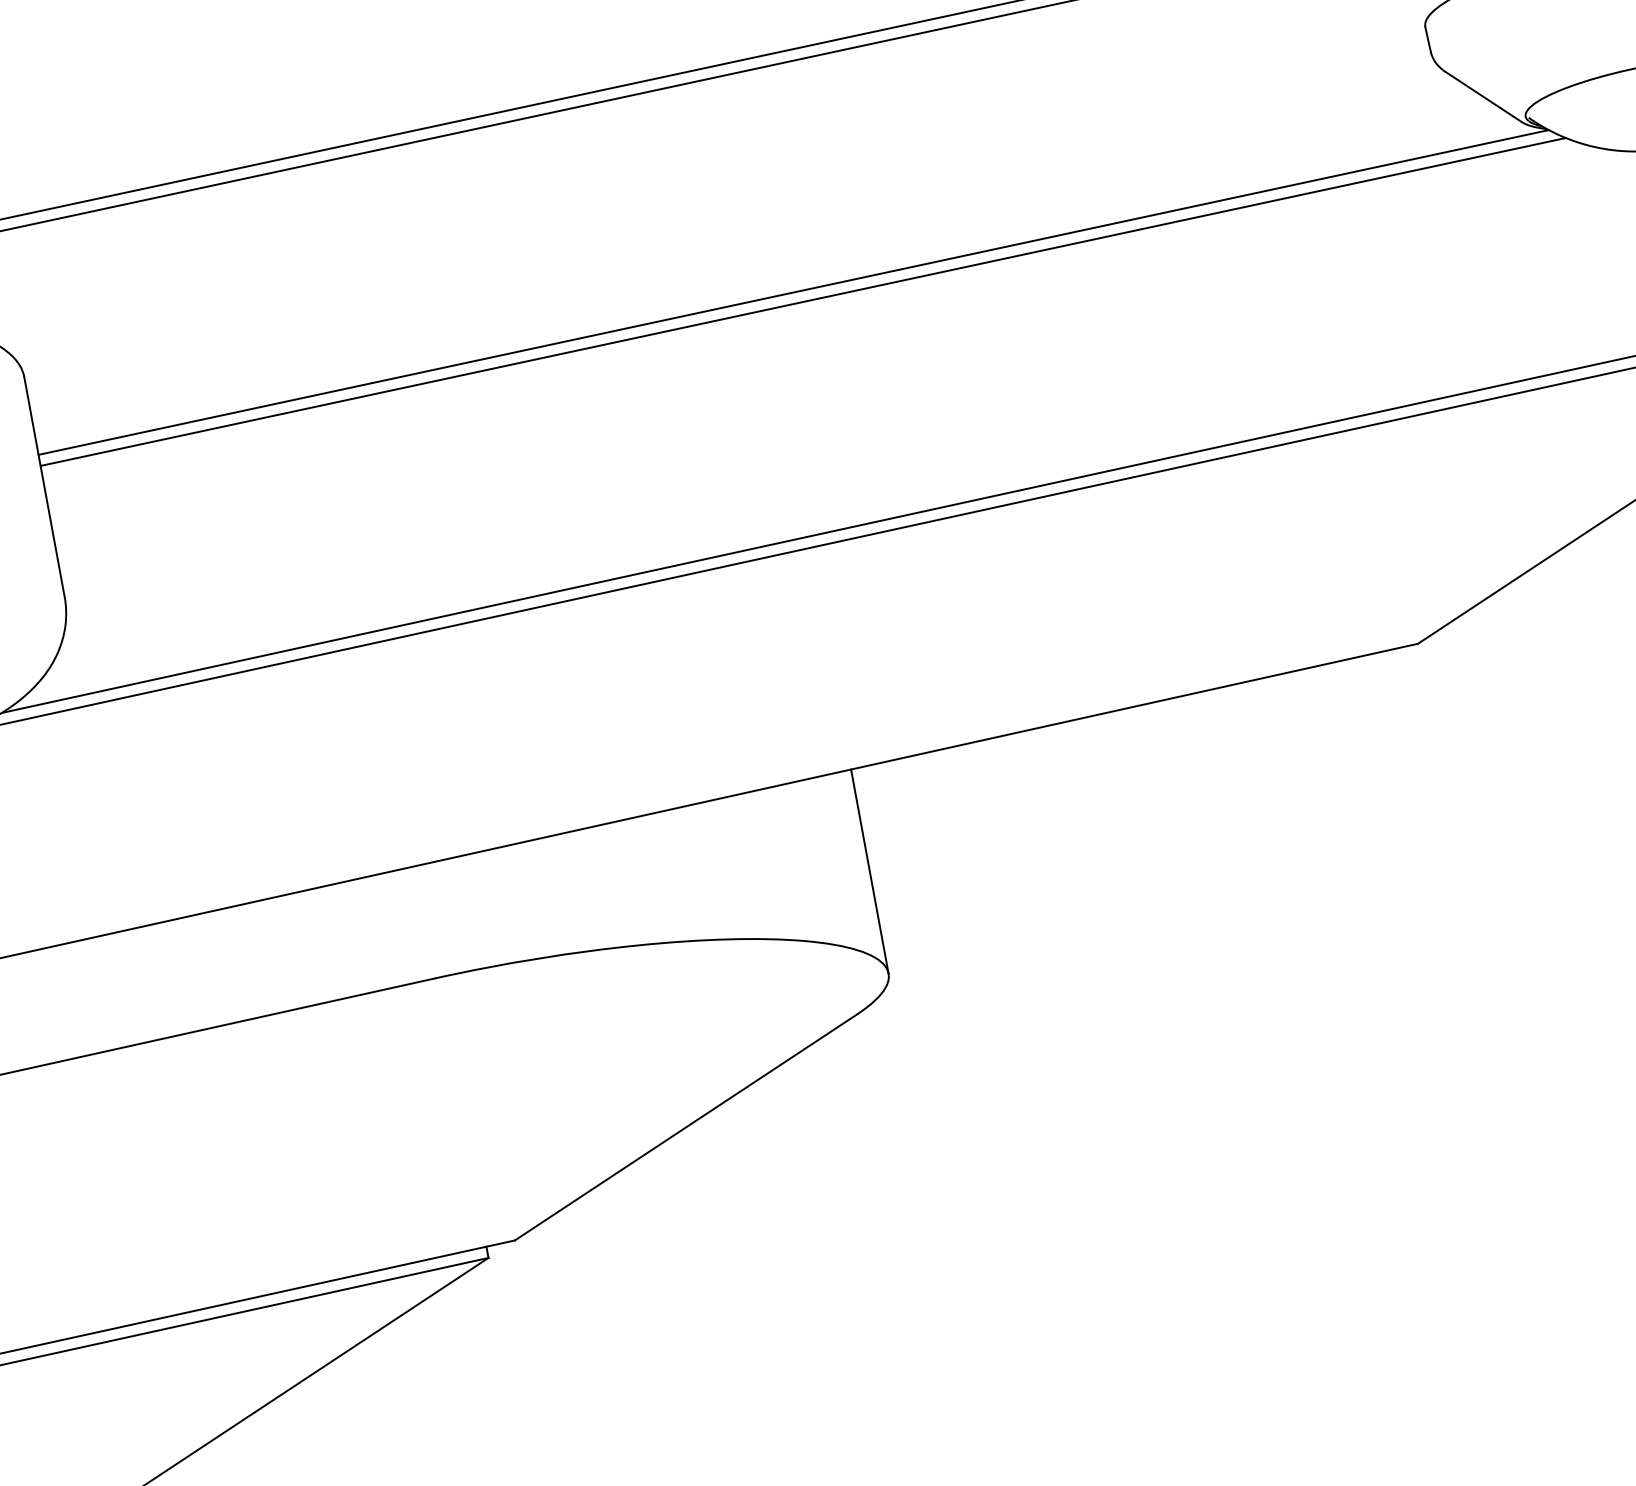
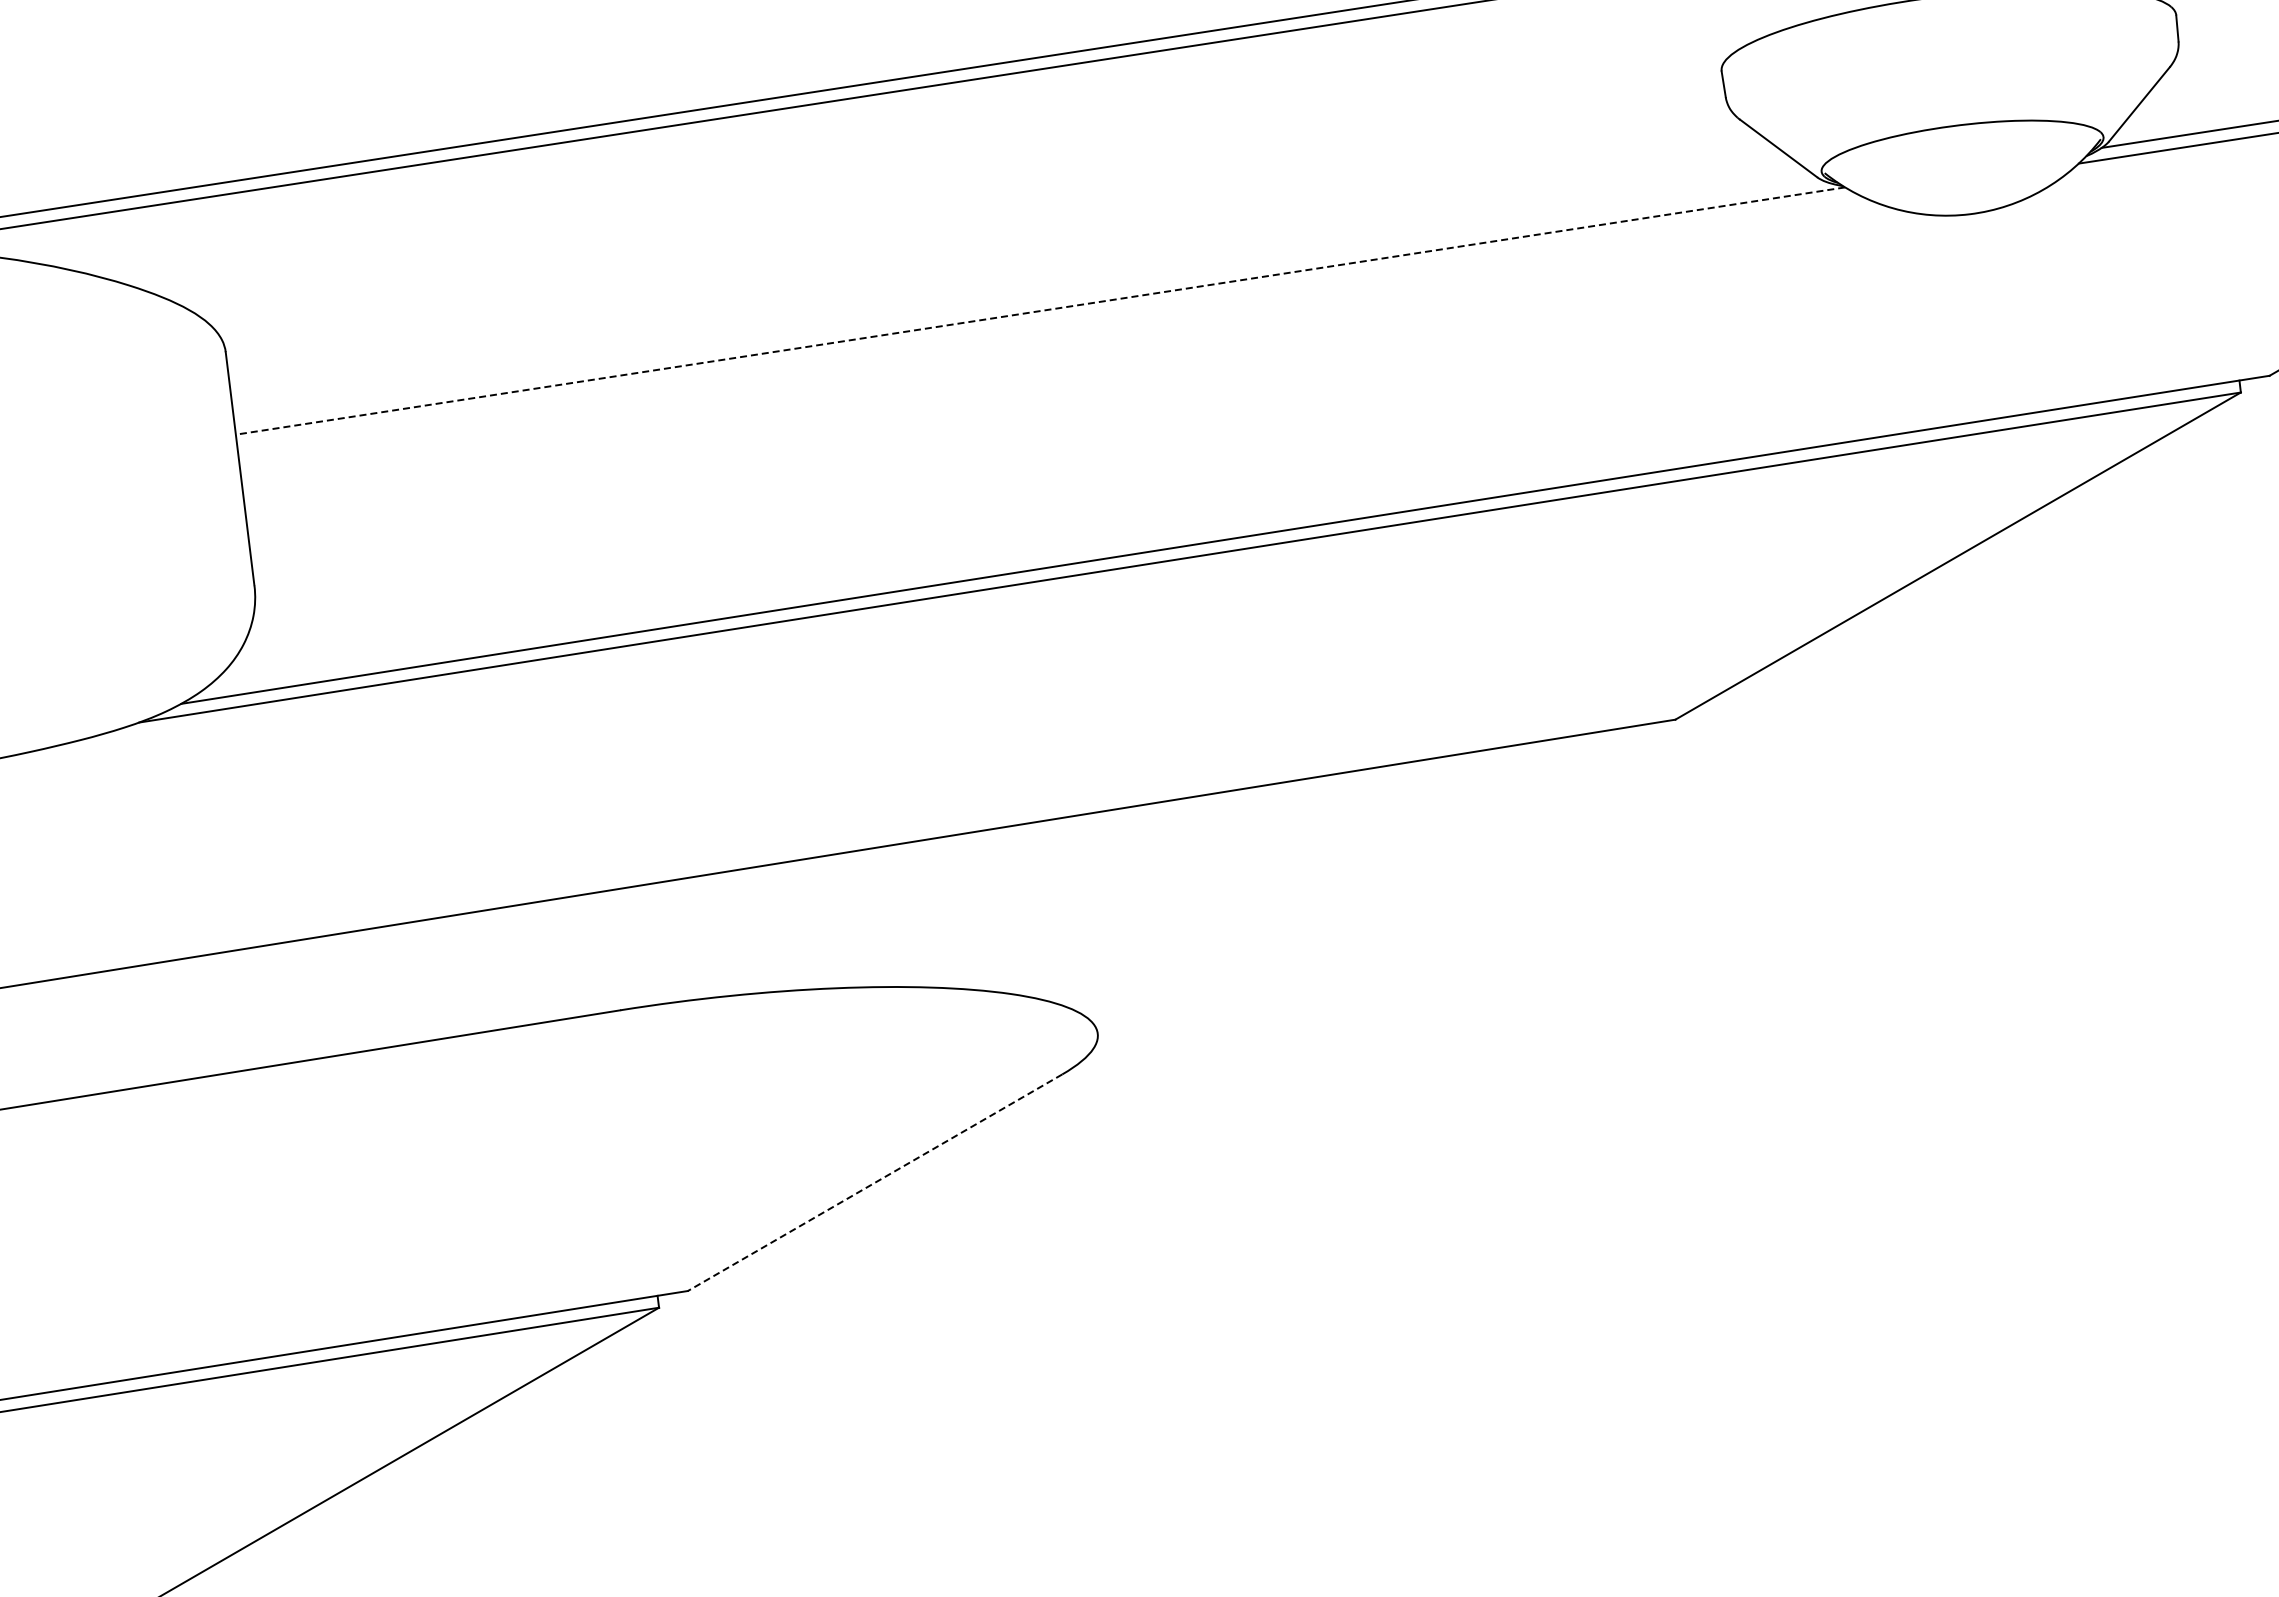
line: (793, 292) -> (1040, 311), solid -> dashed
line: (802, 301) -> (1049, 321), removed
line: (869, 871) -> (1084, 924), removed
line: (685, 1127) -> (874, 1182), solid -> dashed

